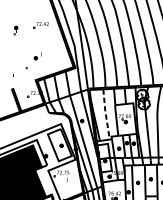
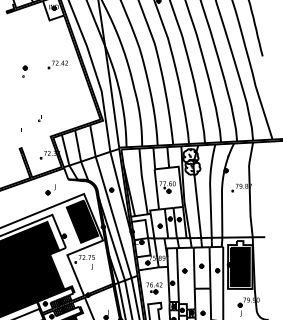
part: (37, 55) -> (50, 189), moved
line: (105, 114) -> (142, 181), dashed -> solid
fill: (59, 145) -> (82, 221), added

